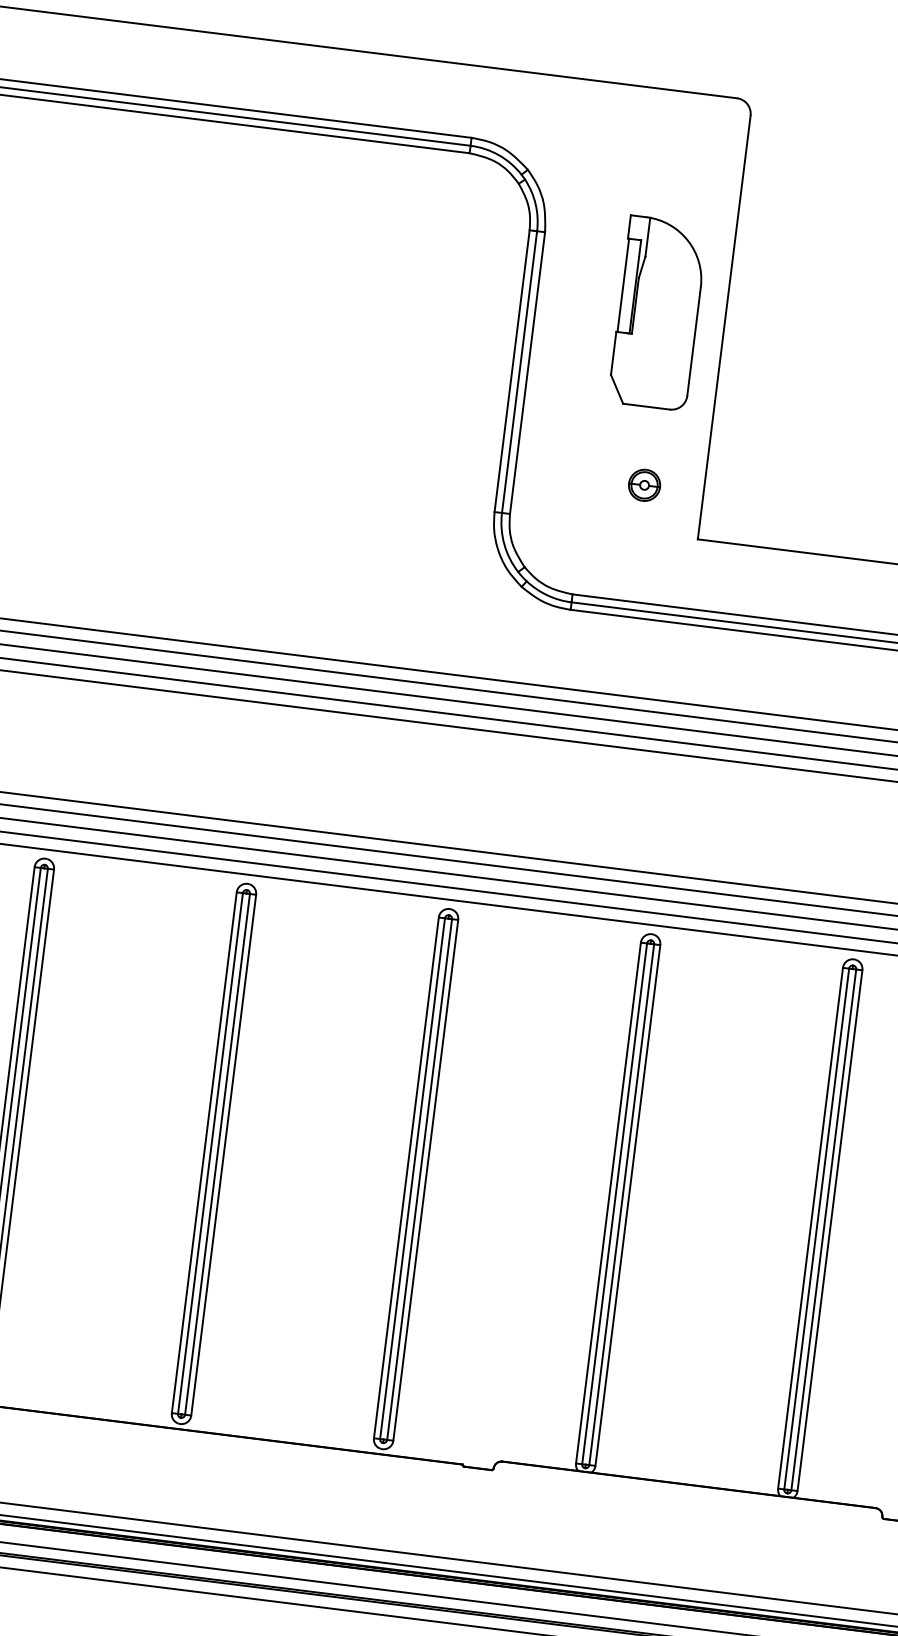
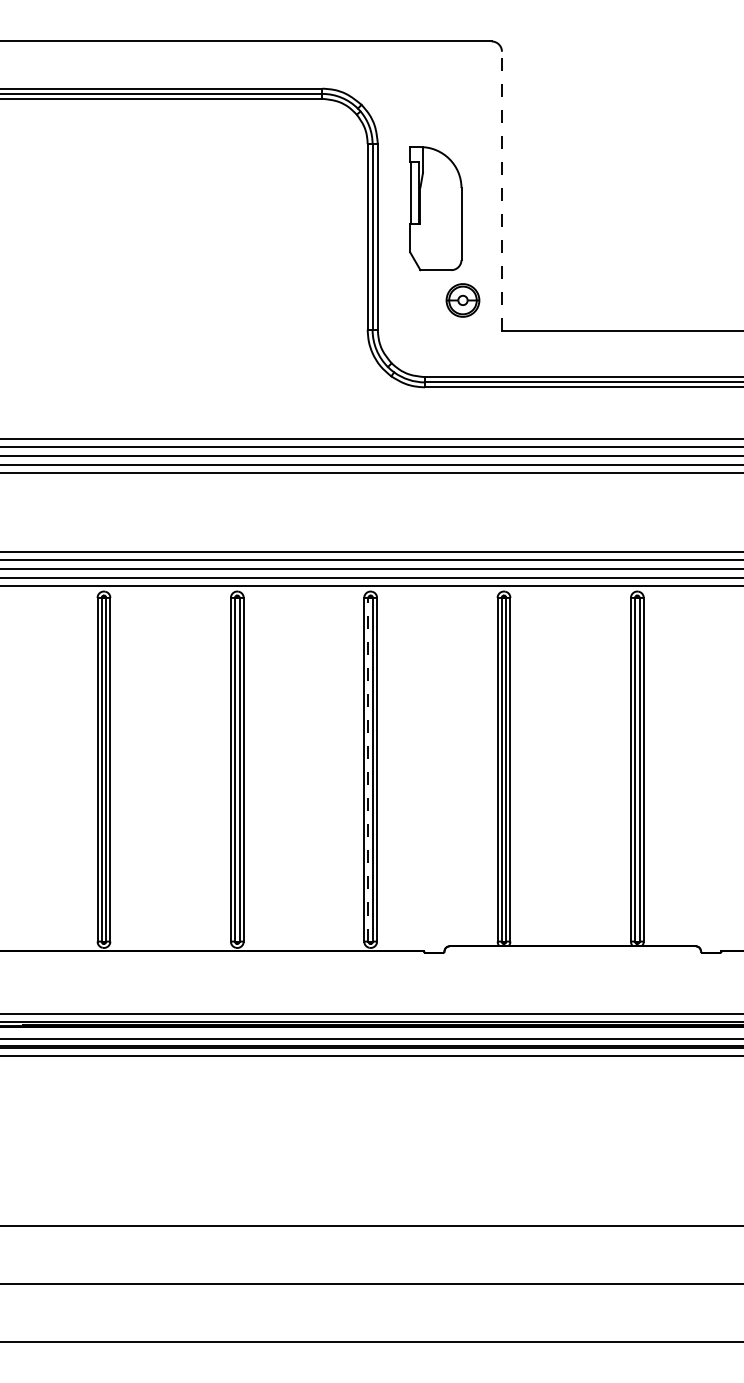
part: (657, 313) -> (435, 208), moved
line: (723, 327) -> (501, 191), solid -> dashed
part: (643, 485) -> (462, 300), size x1.6
line: (412, 1178) -> (368, 769), solid -> dashed

